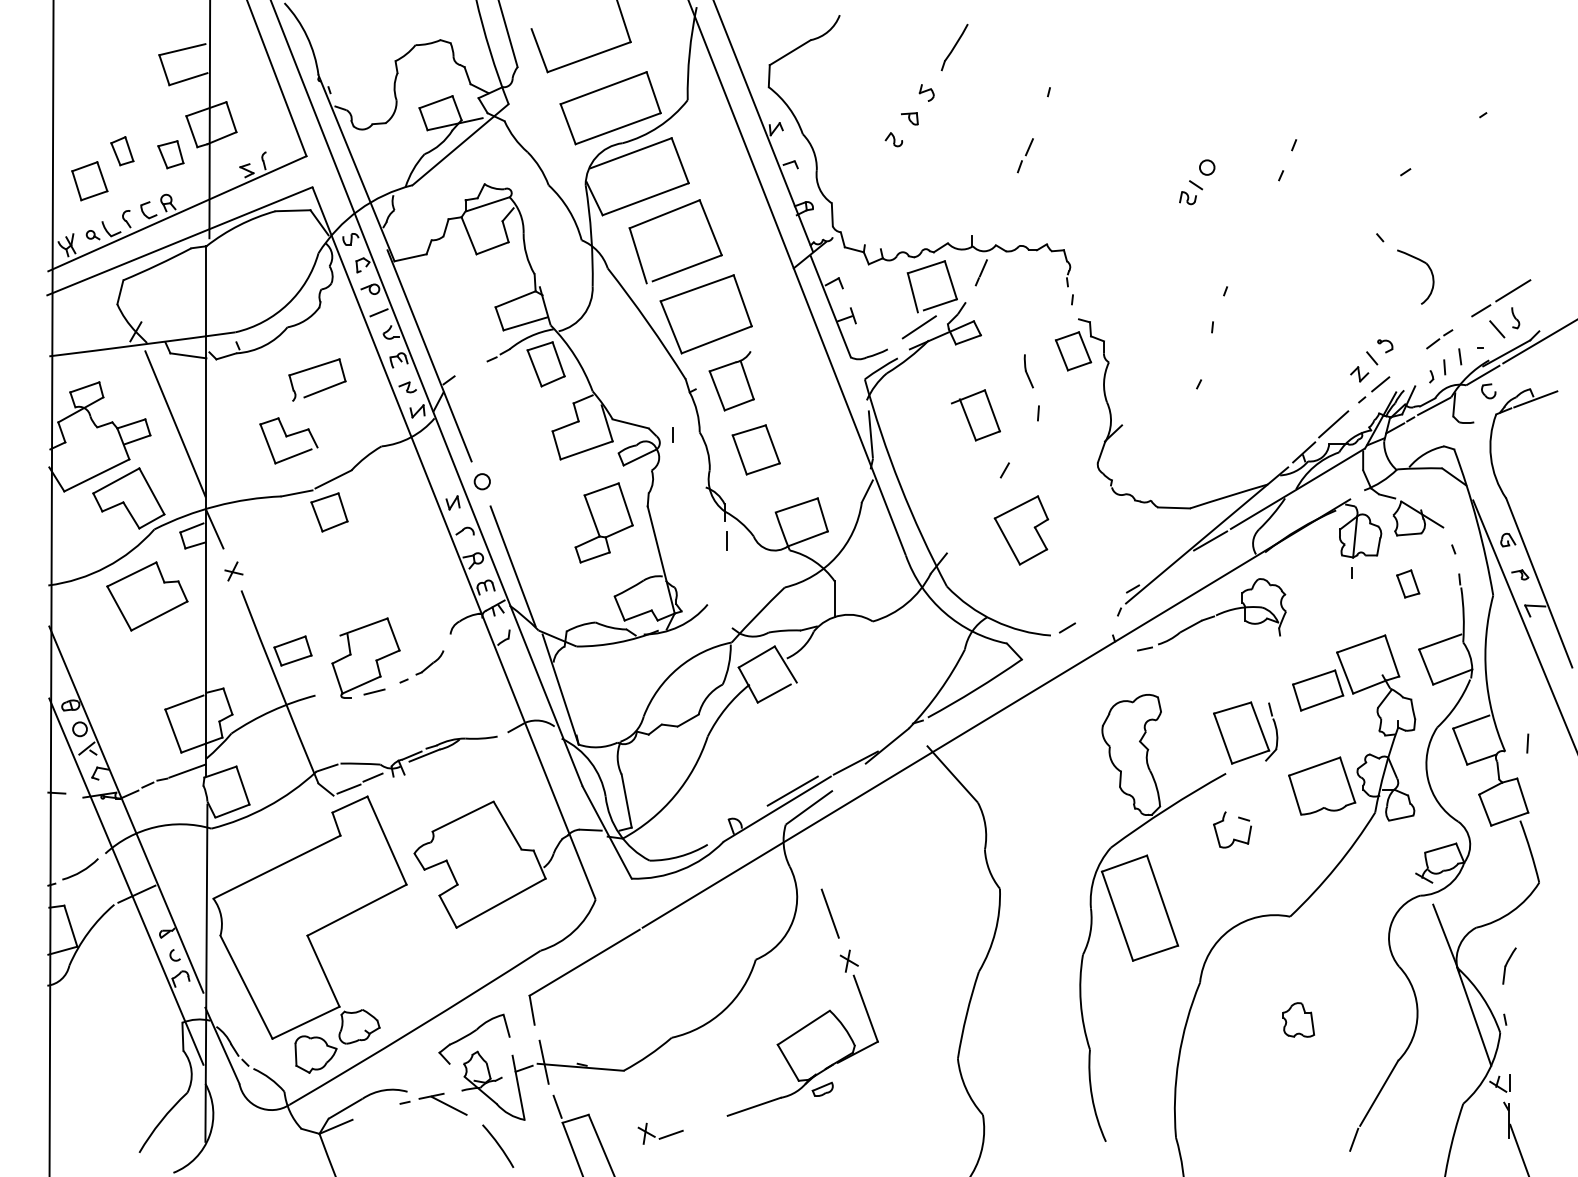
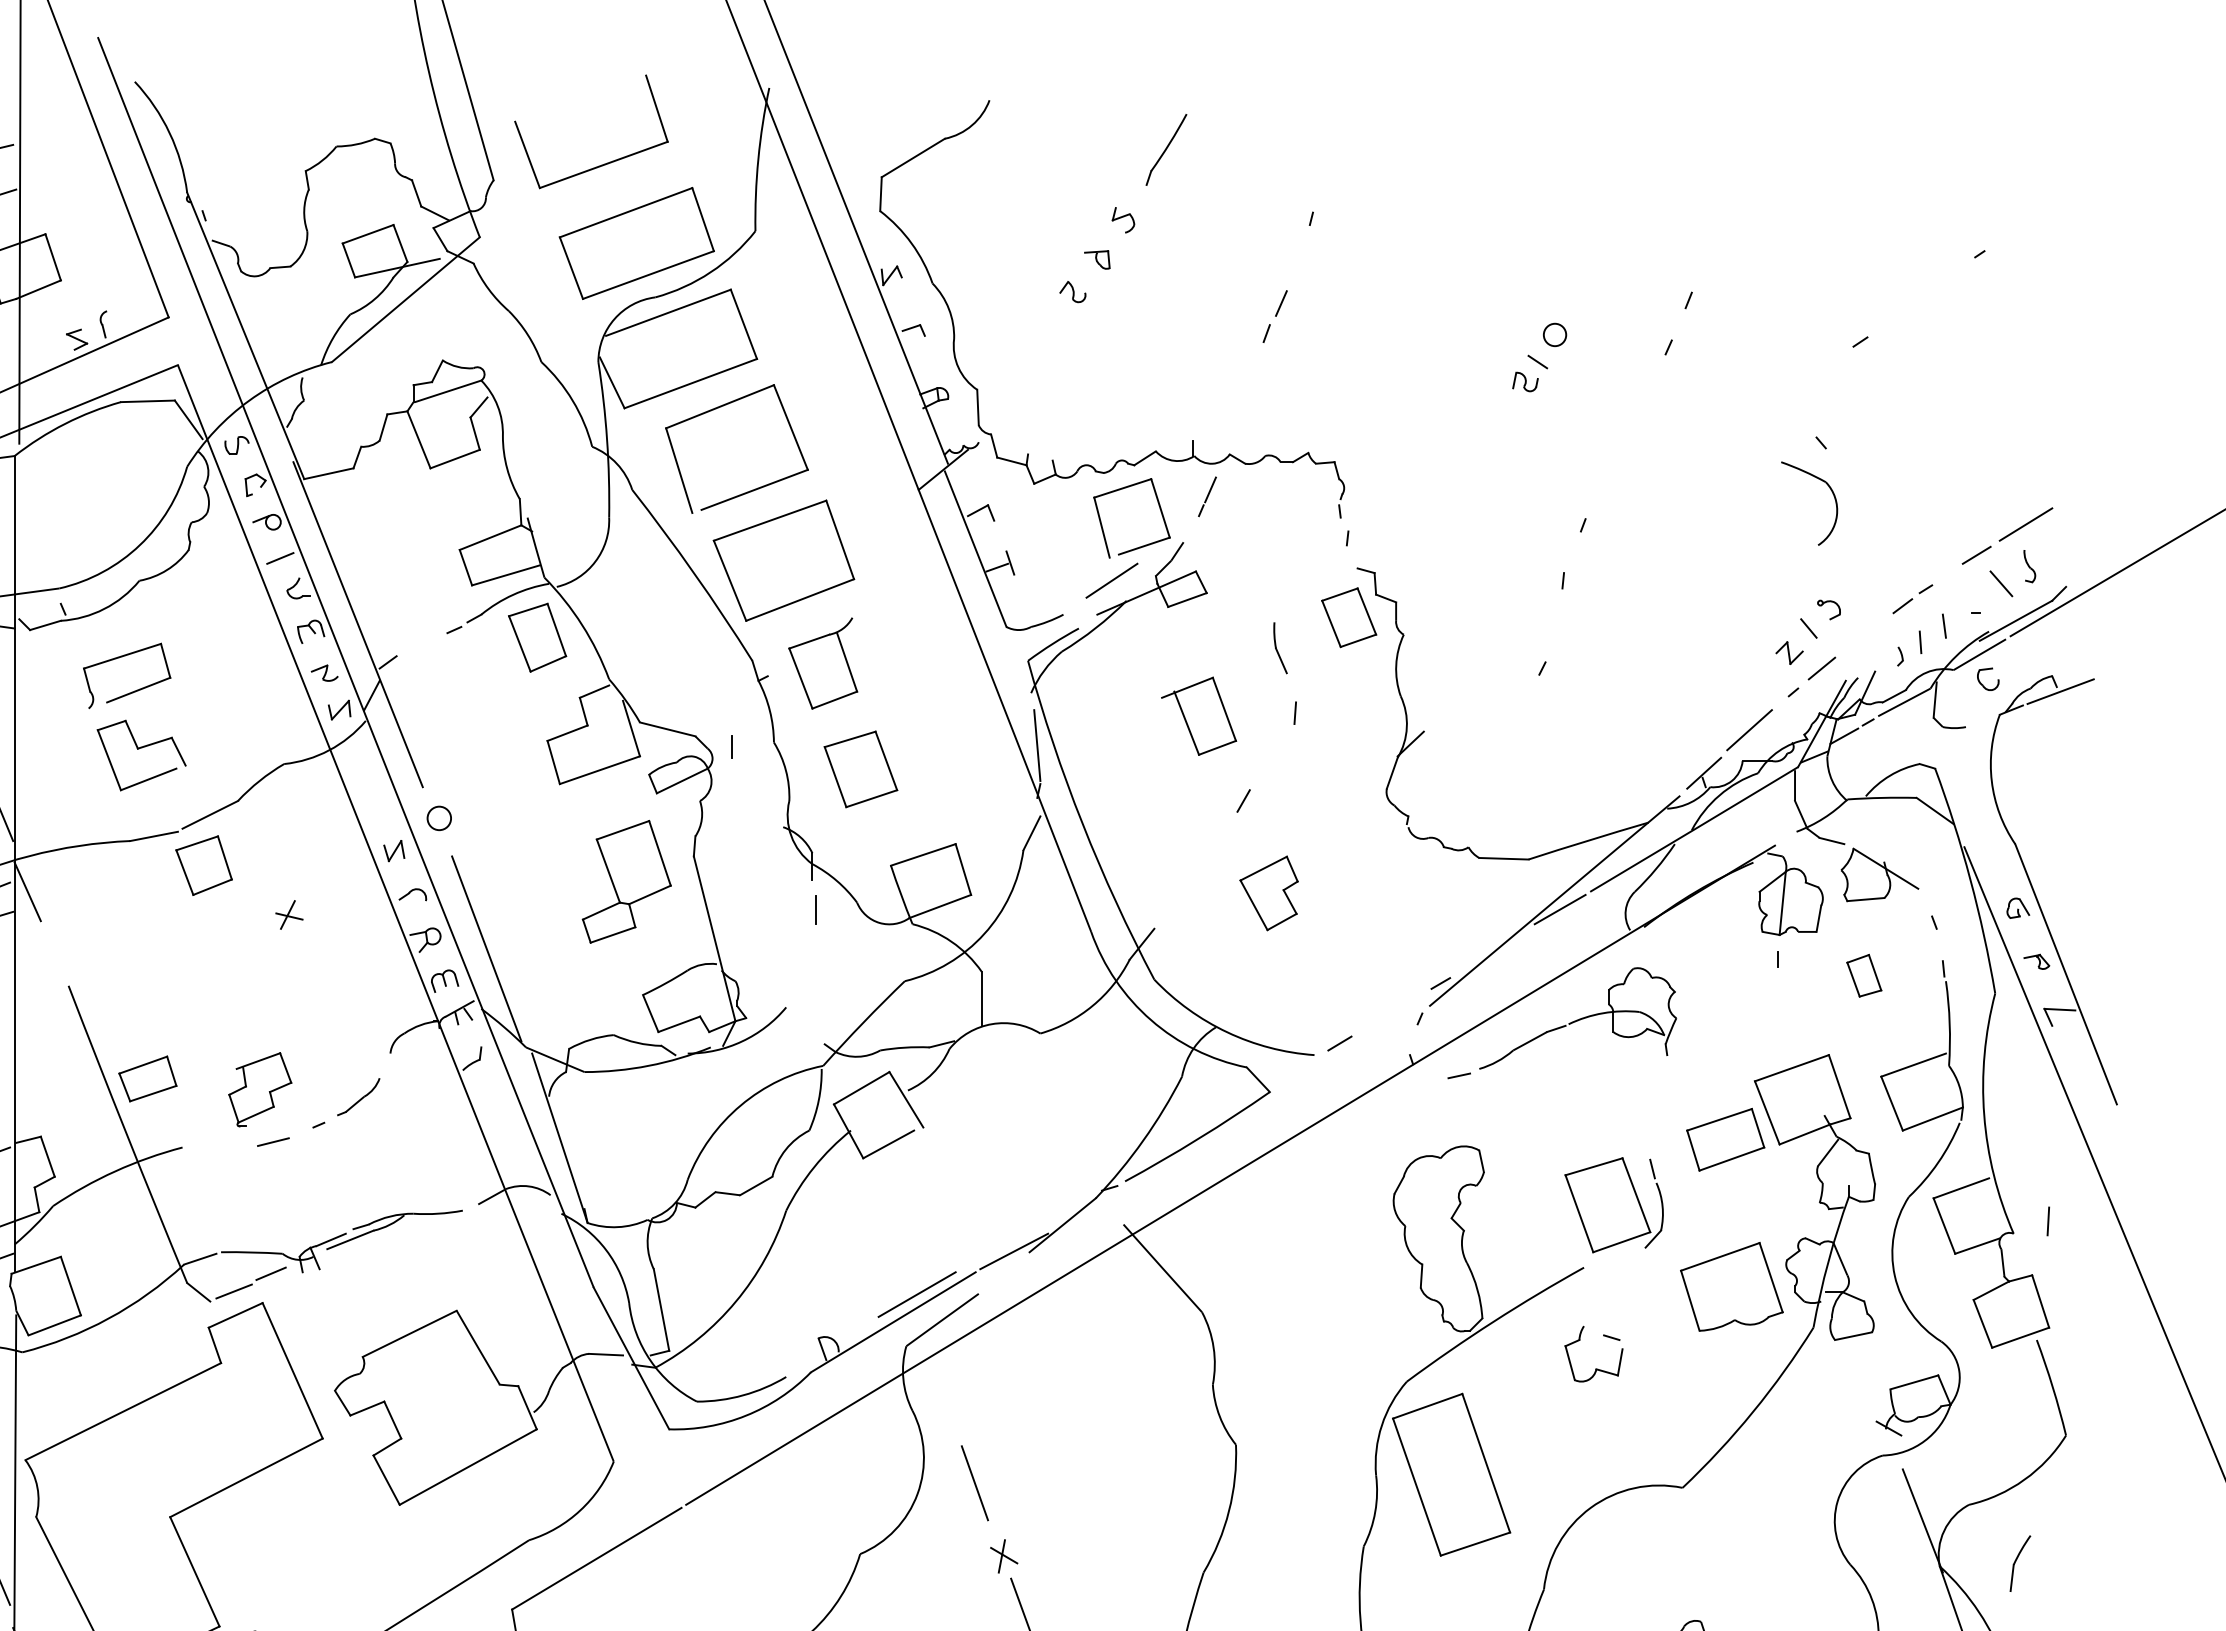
part: (1428, 268) -> (1829, 490), moved
part: (321, 389) -> (133, 690), moved
part: (1021, 530) -> (1269, 893), size x0.7
part: (233, 571) -> (288, 915), moved
part: (365, 657) -> (259, 1088), size x0.6

